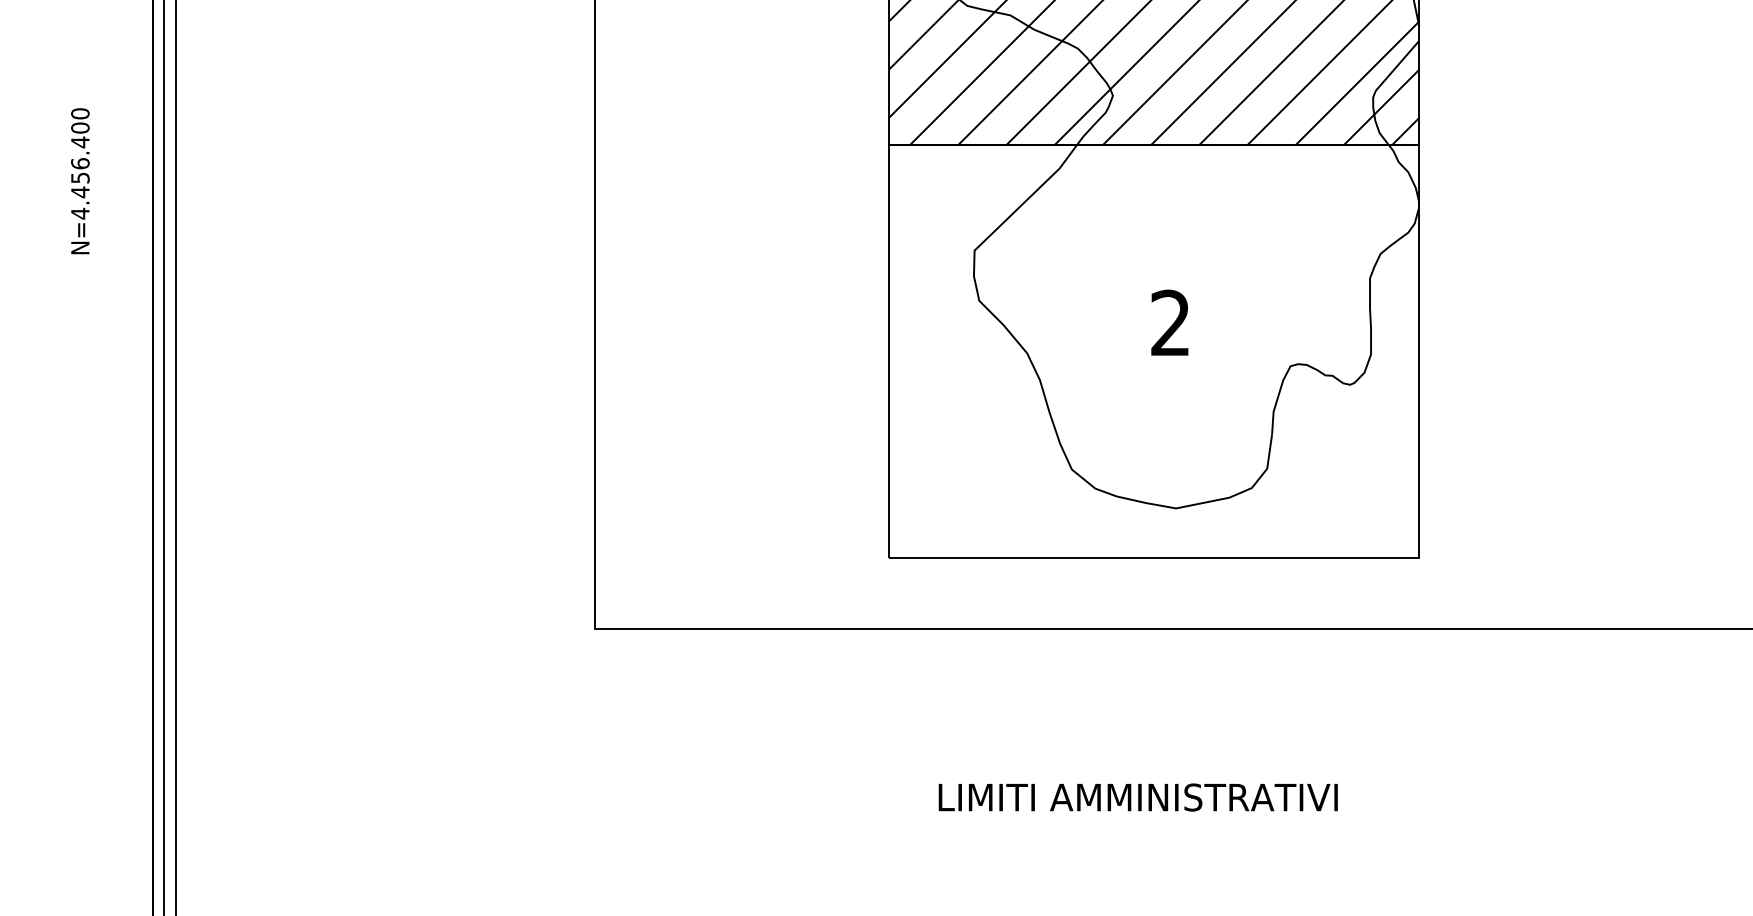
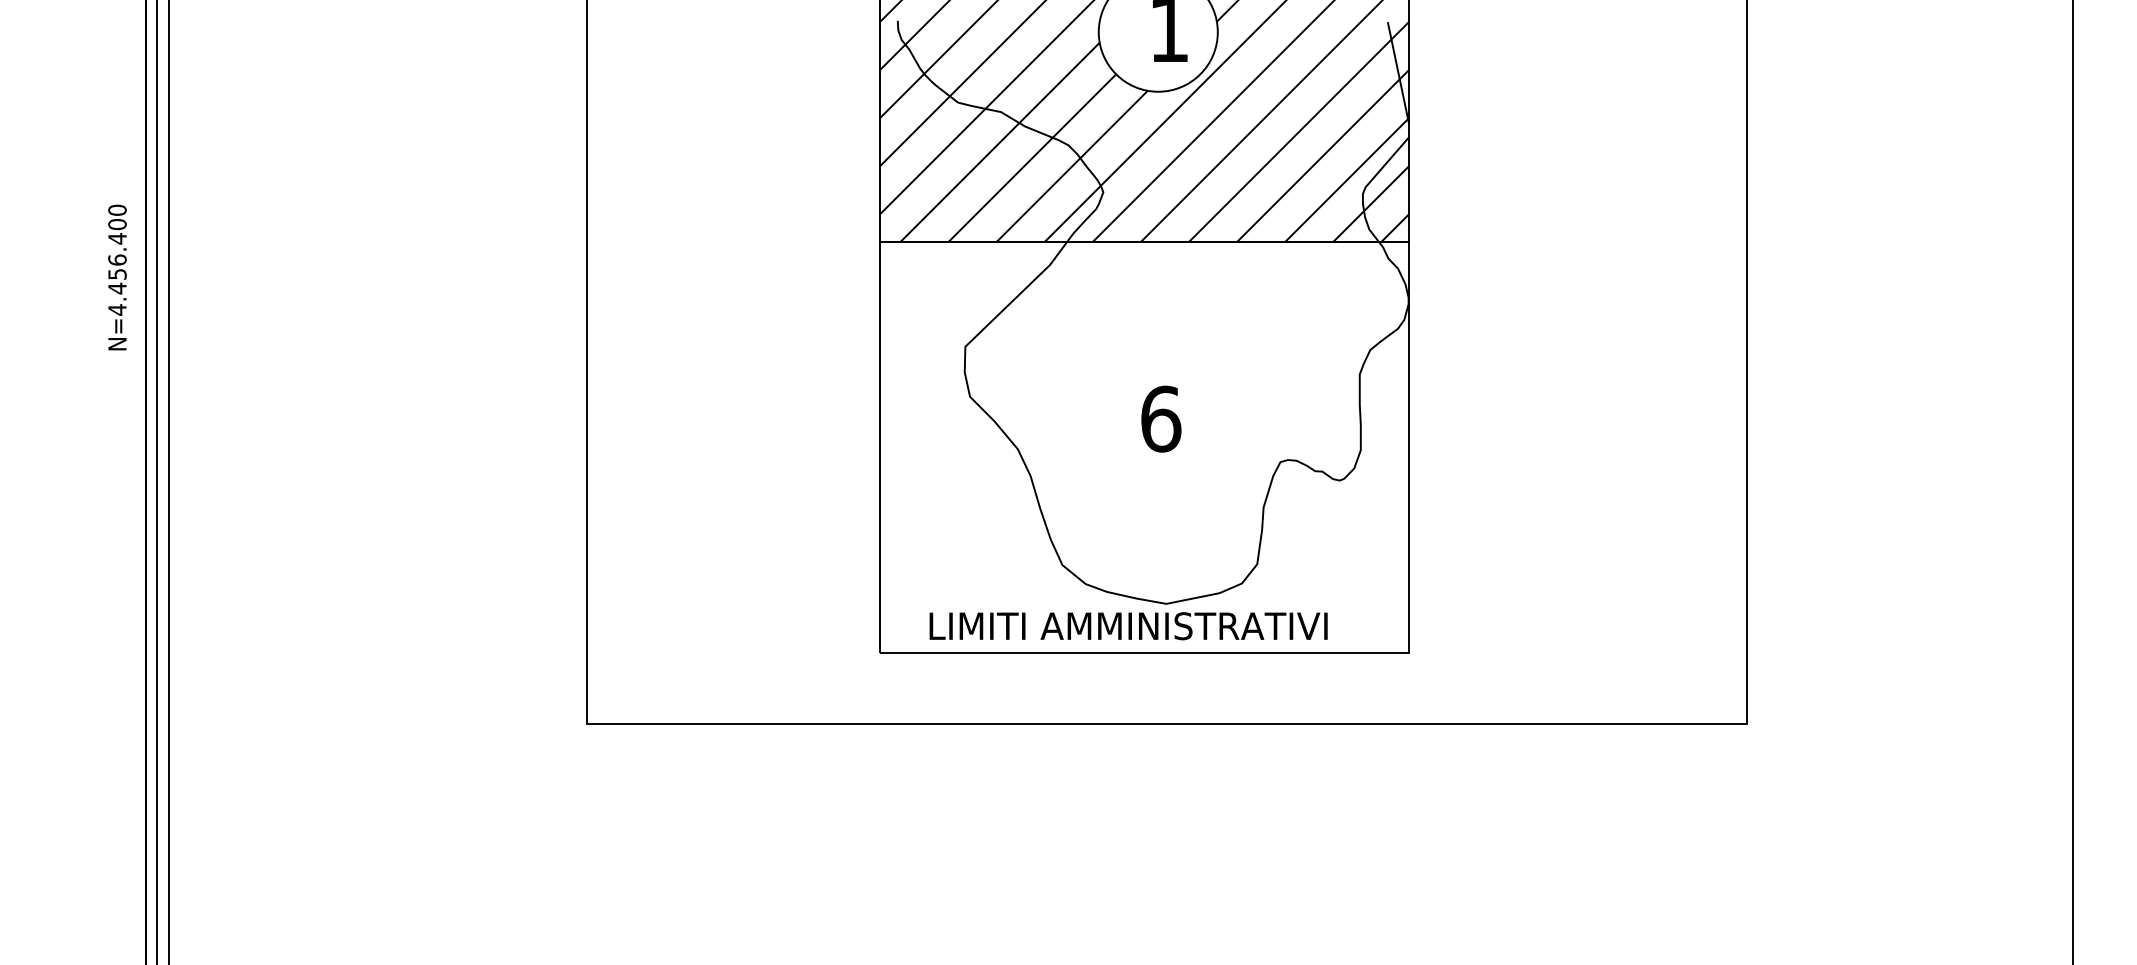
text: (80, 181) -> (117, 277), moved
text: (1171, 322) -> (1161, 418), 2 -> 6
text: (1138, 797) -> (1128, 626), moved

